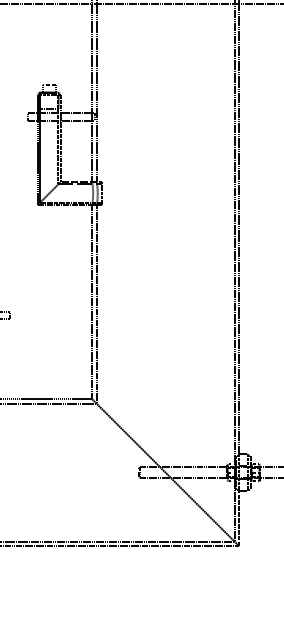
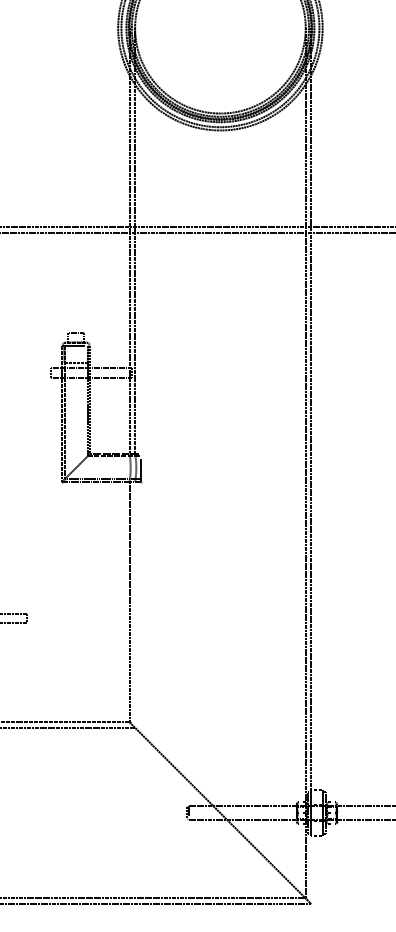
line: (97, 304) -> (135, 604), removed
line: (239, 518) -> (311, 869), removed

